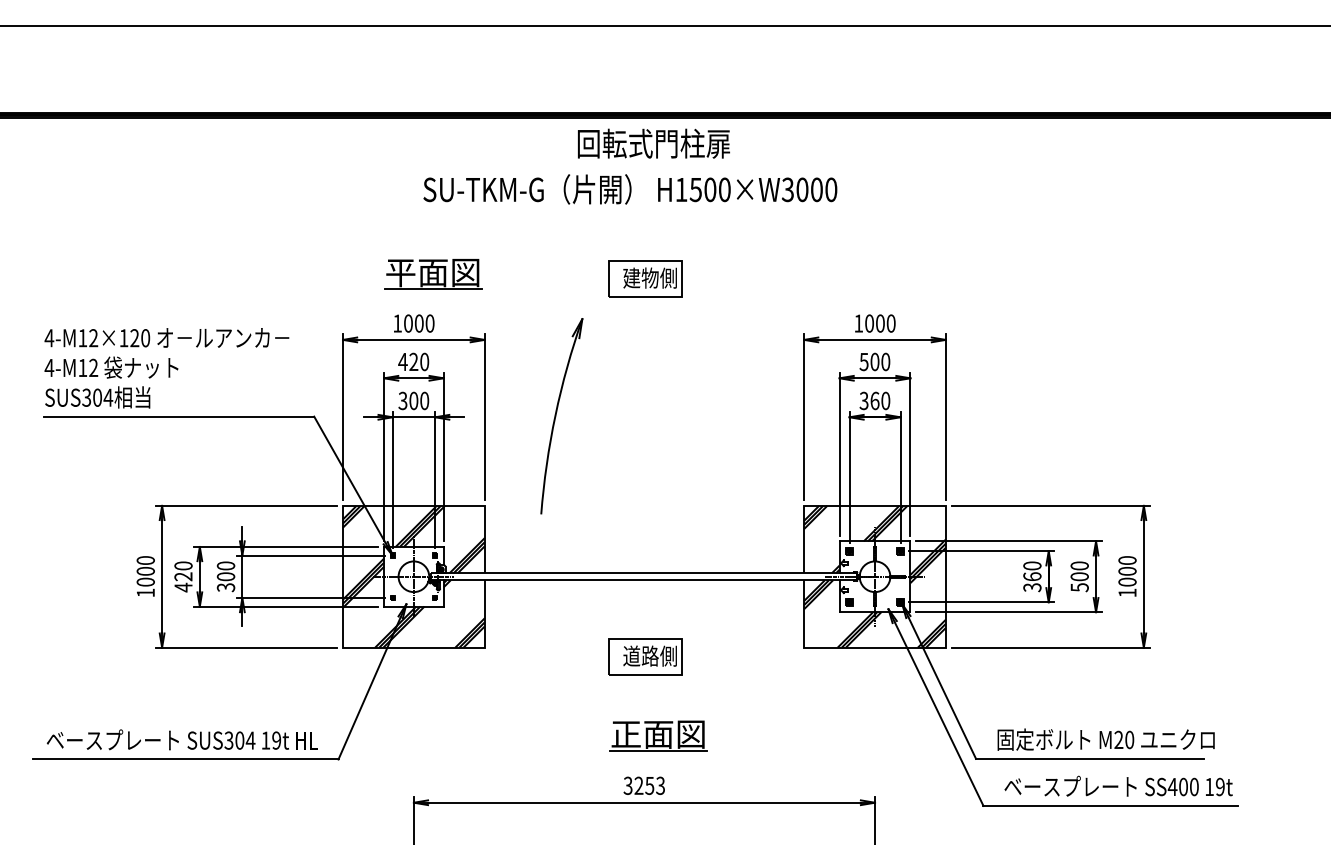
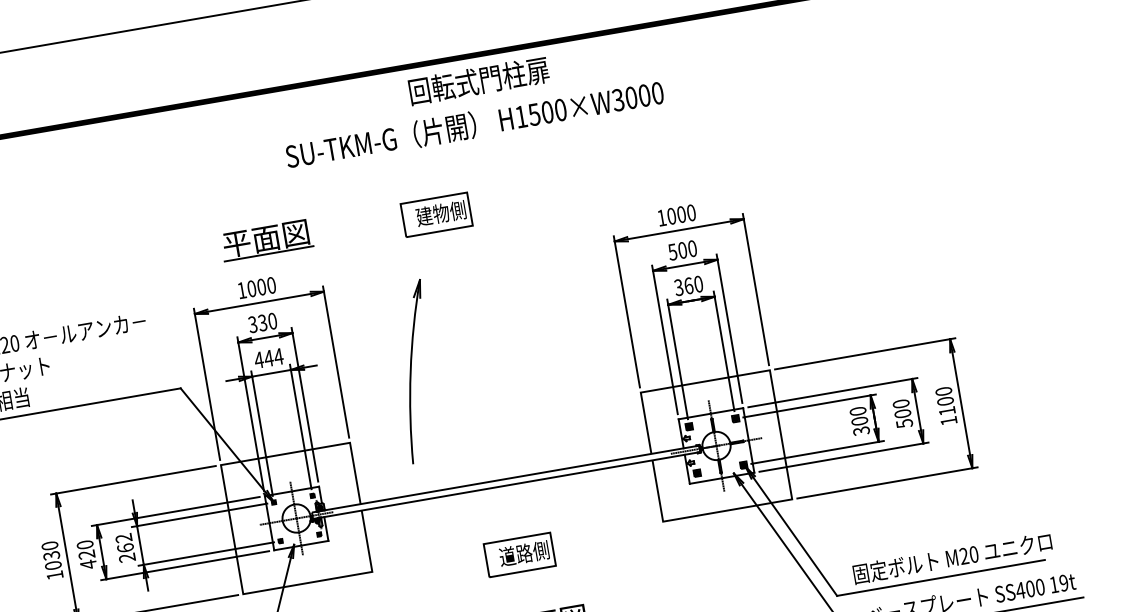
text: (653, 143) -> (478, 80), moved
text: (630, 189) -> (474, 124), moved
part: (645, 278) -> (436, 214), moved
text: (408, 361) -> (257, 323), 420 -> 330
text: (413, 400) -> (268, 358), 300 -> 444
part: (561, 416) -> (416, 371), moved
text: (145, 571) -> (51, 555), 1000 -> 1030
text: (225, 576) -> (125, 547), 300 -> 262
hatch: (413, 576) -> (296, 518), removed
hatch: (874, 576) -> (715, 445), removed
text: (1032, 576) -> (859, 420), 360 -> 300
text: (1127, 581) -> (947, 410), 1000 -> 1100

